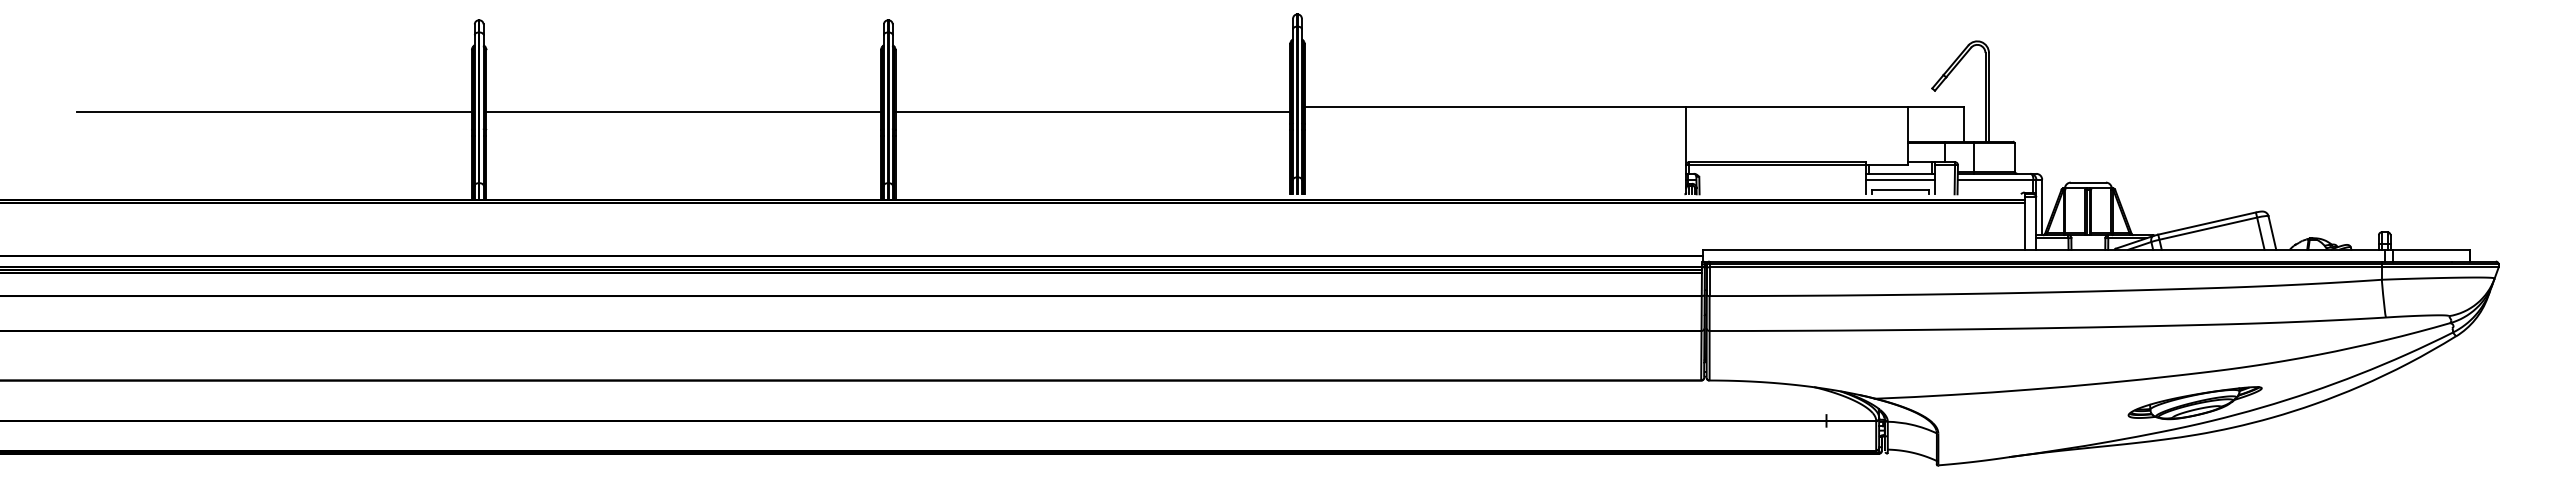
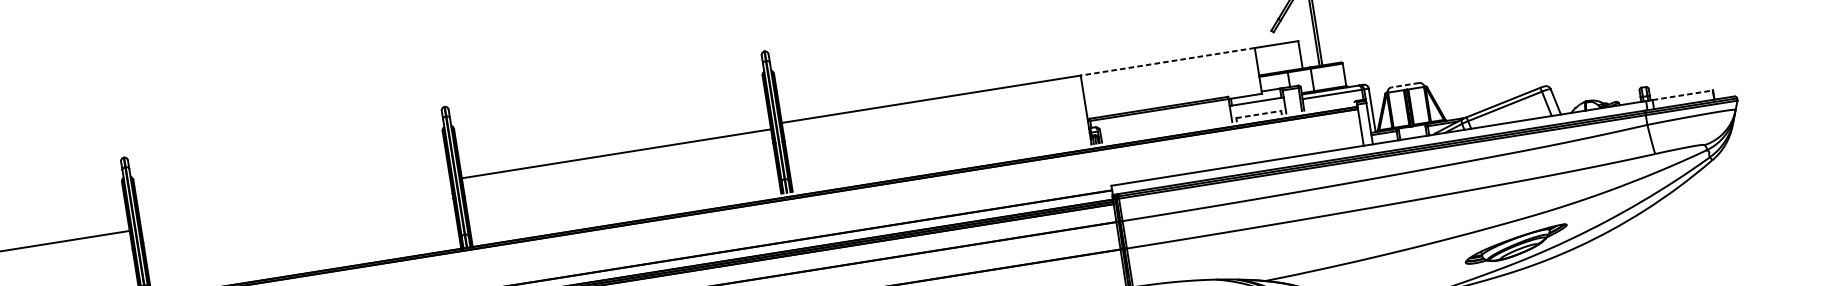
line: (1796, 106) -> (1167, 61), solid -> dashed
line: (683, 112) -> (295, 204), removed
line: (1899, 179) -> (1256, 106), removed
line: (2088, 182) -> (1405, 85), solid -> dashed
line: (1900, 190) -> (1259, 114), solid -> dashed
line: (2432, 249) -> (1683, 94), solid -> dashed

